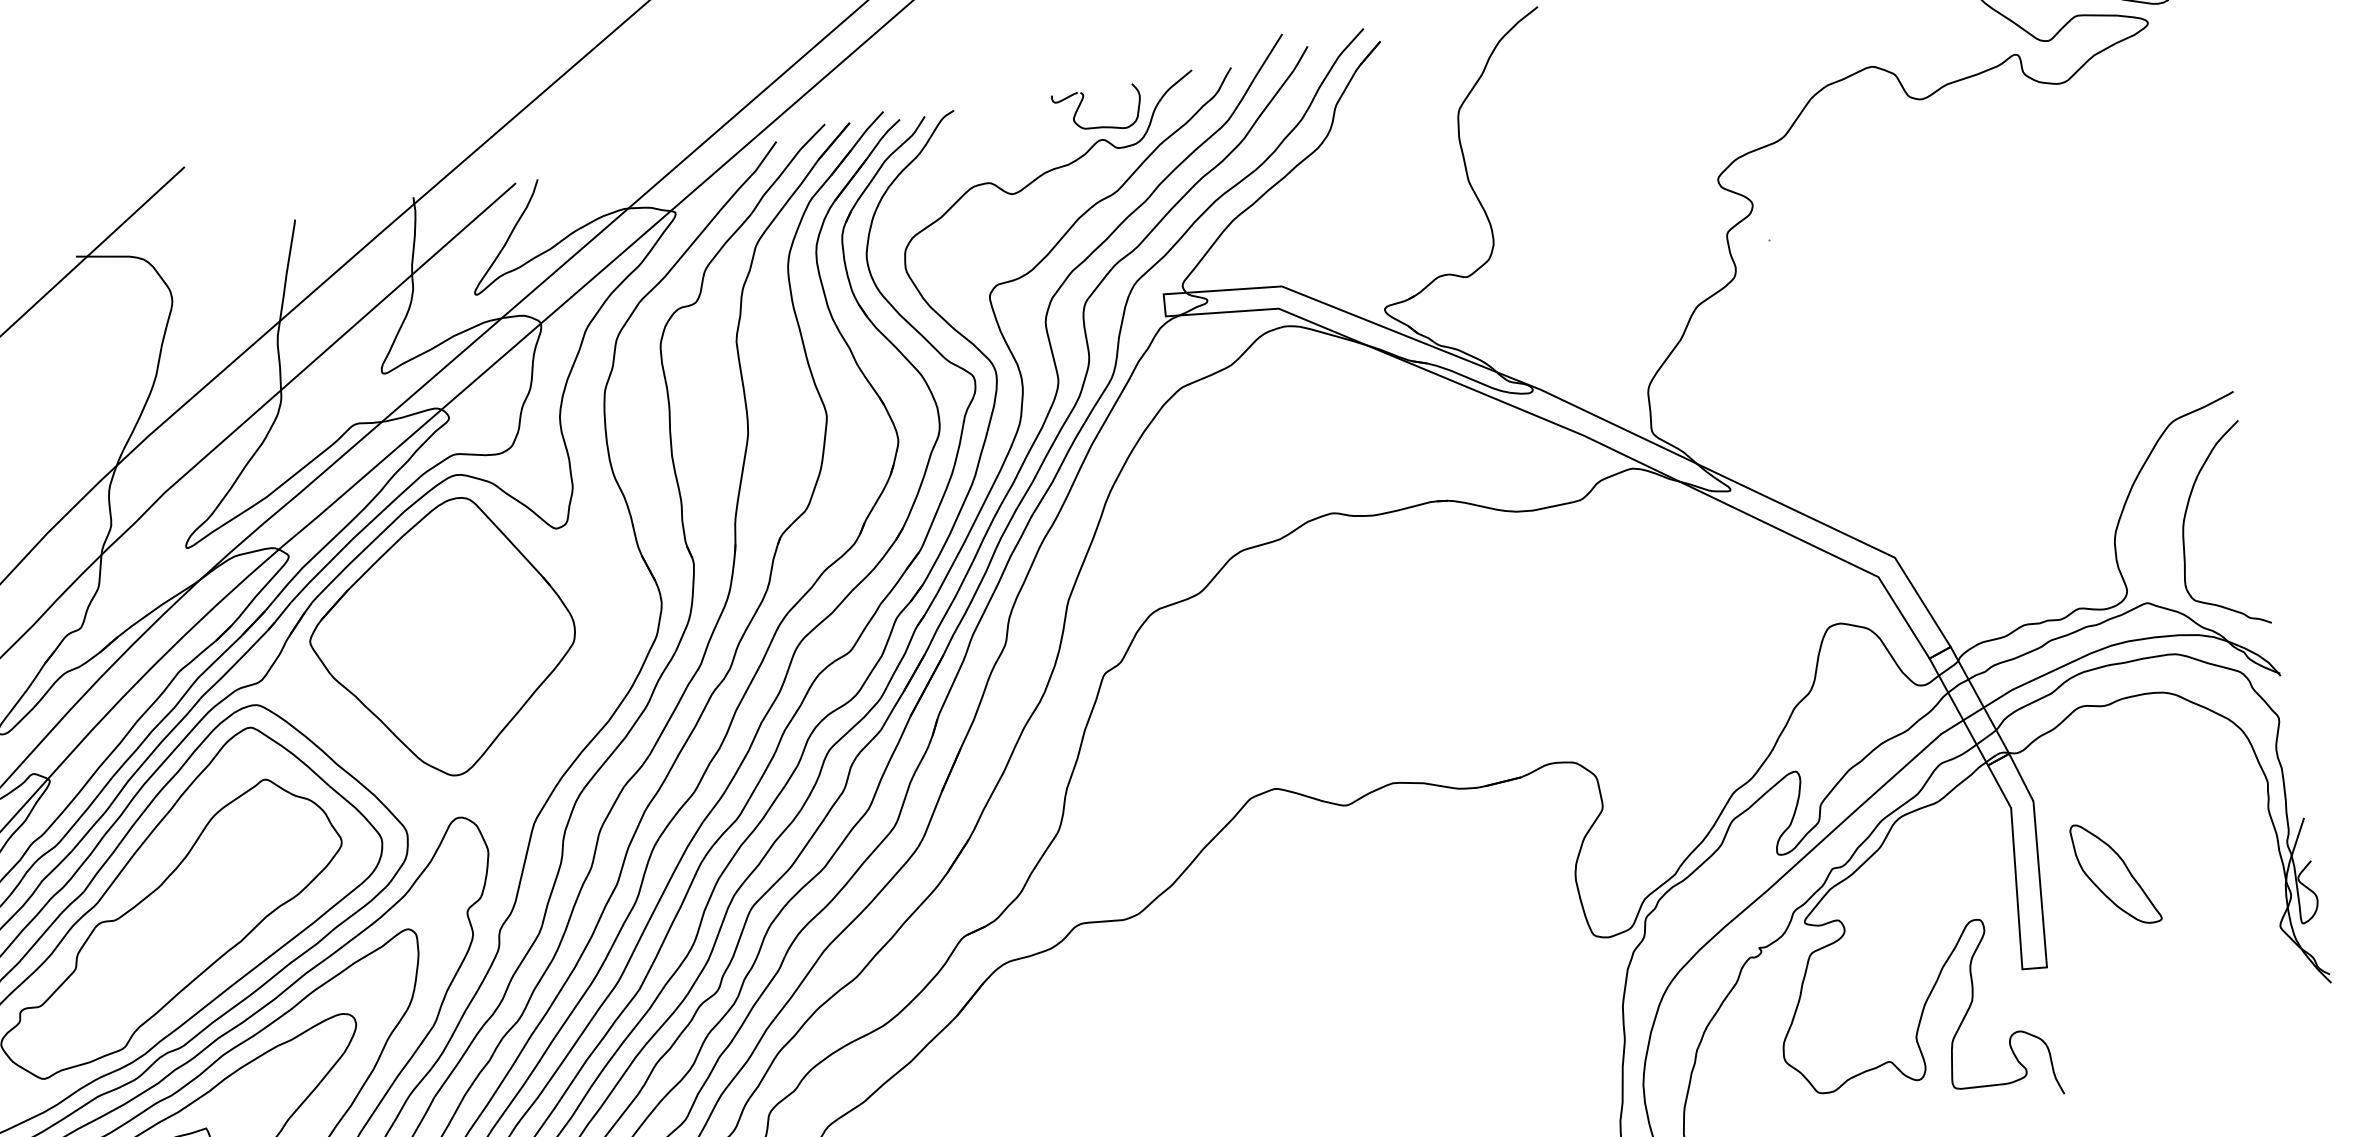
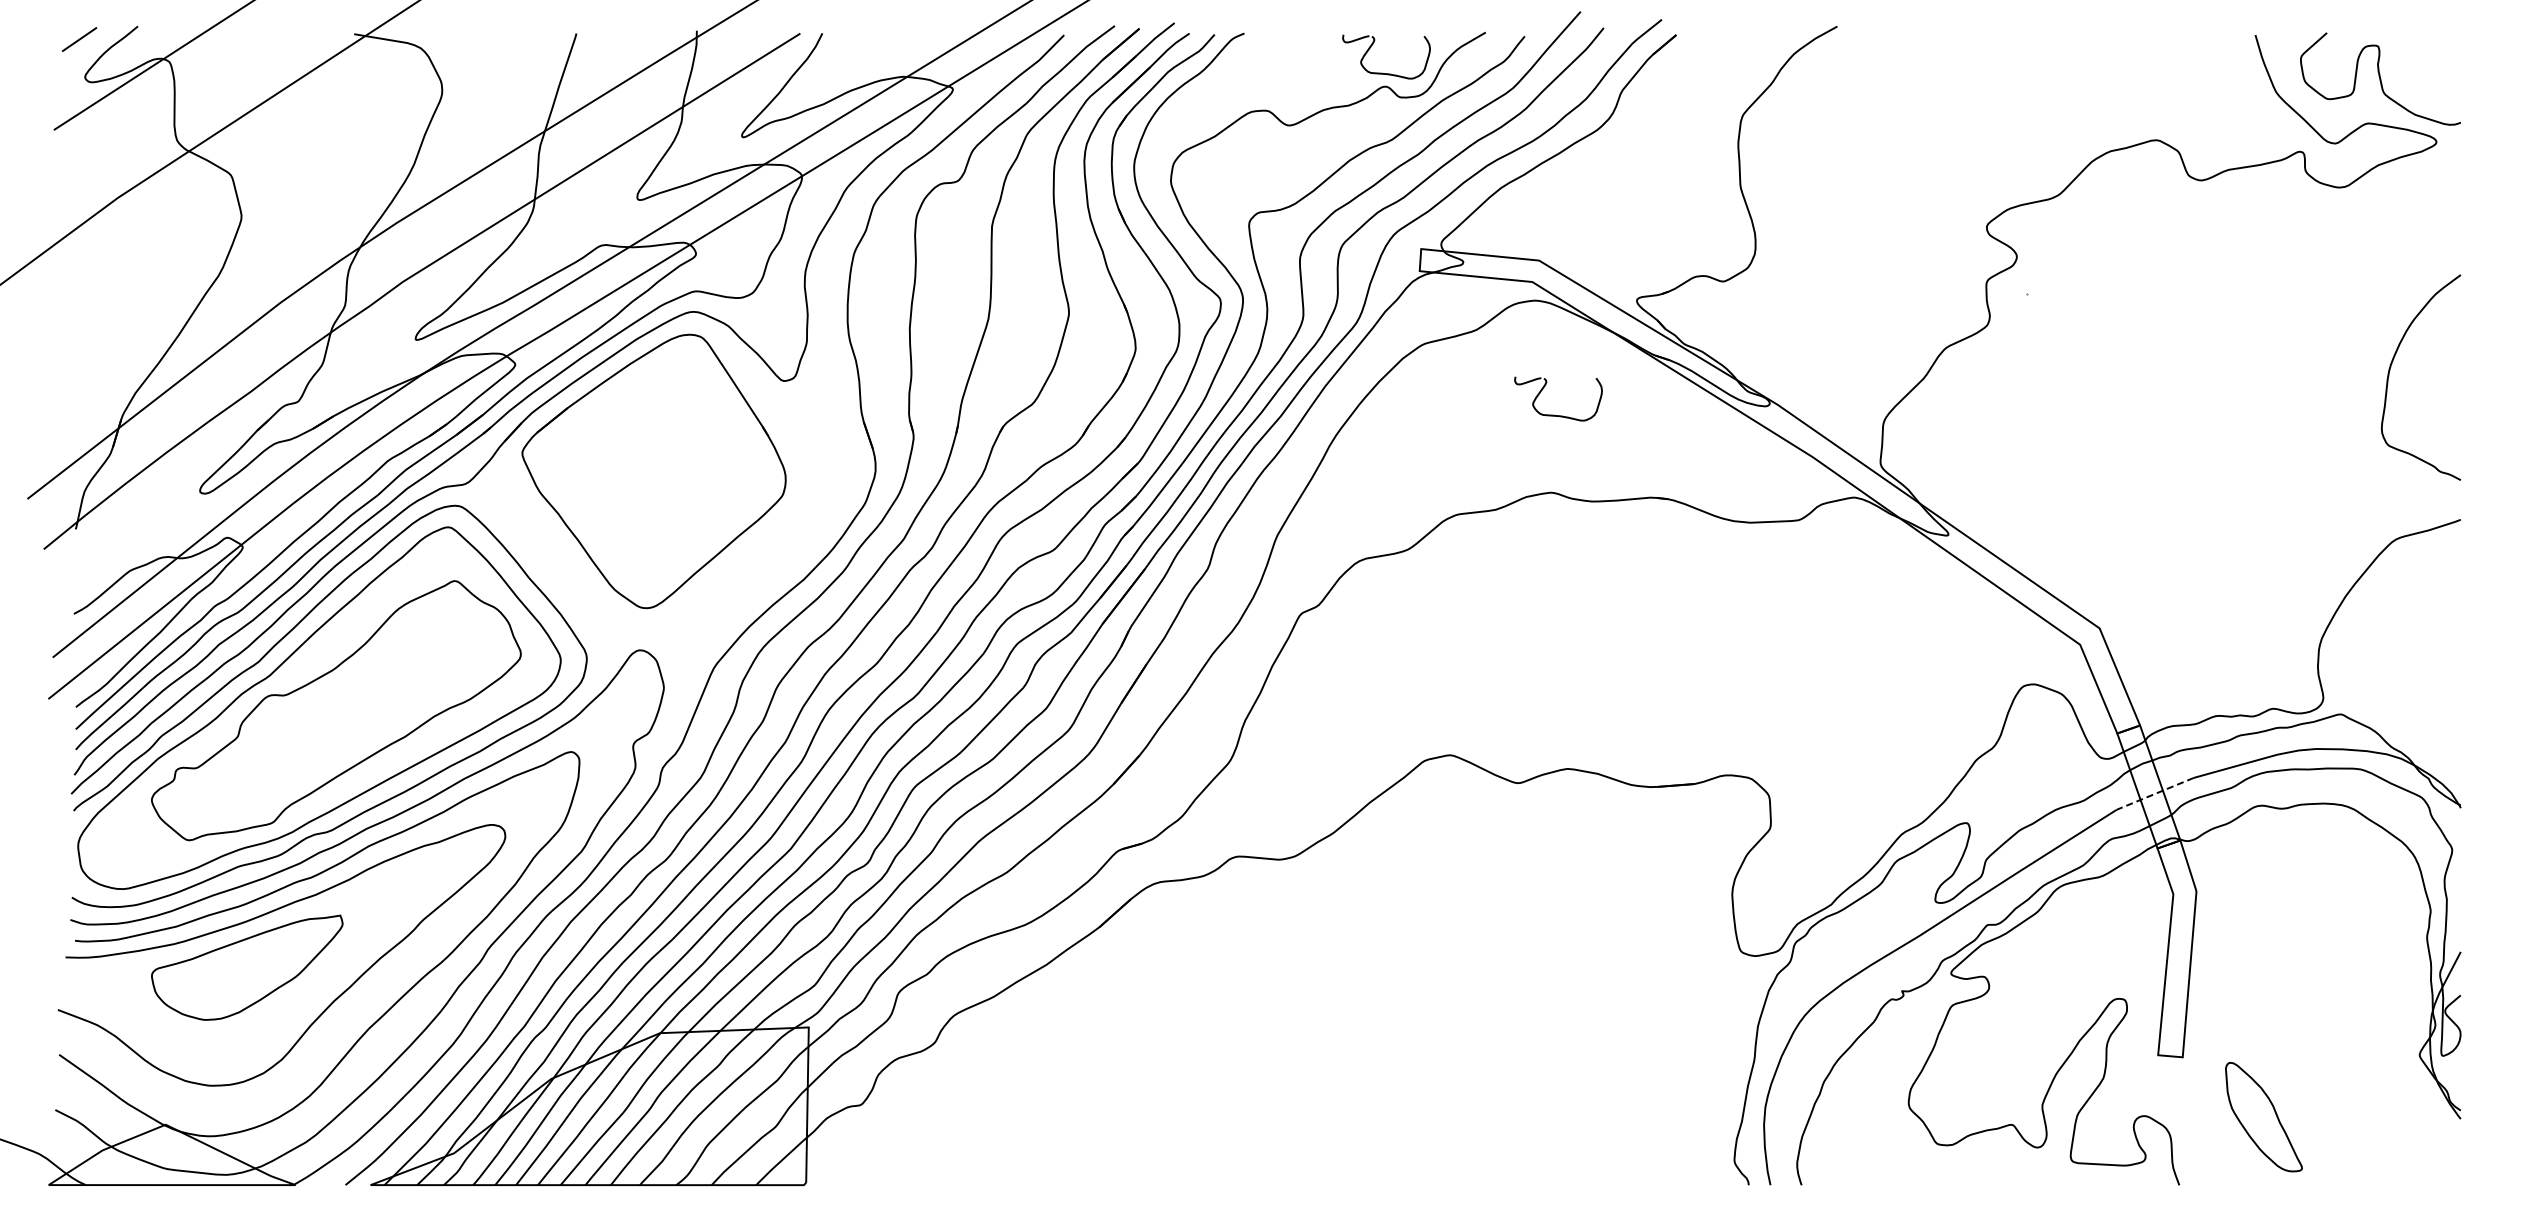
part: (1322, 435) -> (1554, 414), added
curve: (2185, 523) -> (2391, 367), moved
line: (1977, 711) -> (2155, 793), solid -> dashed
part: (2115, 873) -> (2263, 1116), moved

